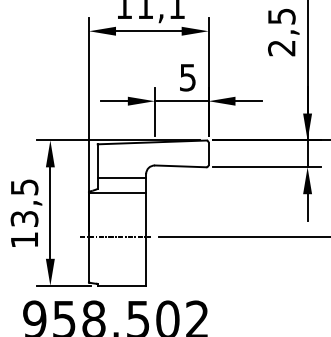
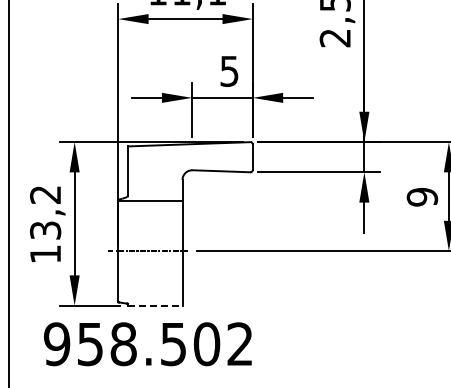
line: (121, 178) -> (154, 184), removed
text: (24, 187) -> (45, 194), 13,5 -> 13,2
line: (122, 285) -> (155, 305), solid -> dashed

